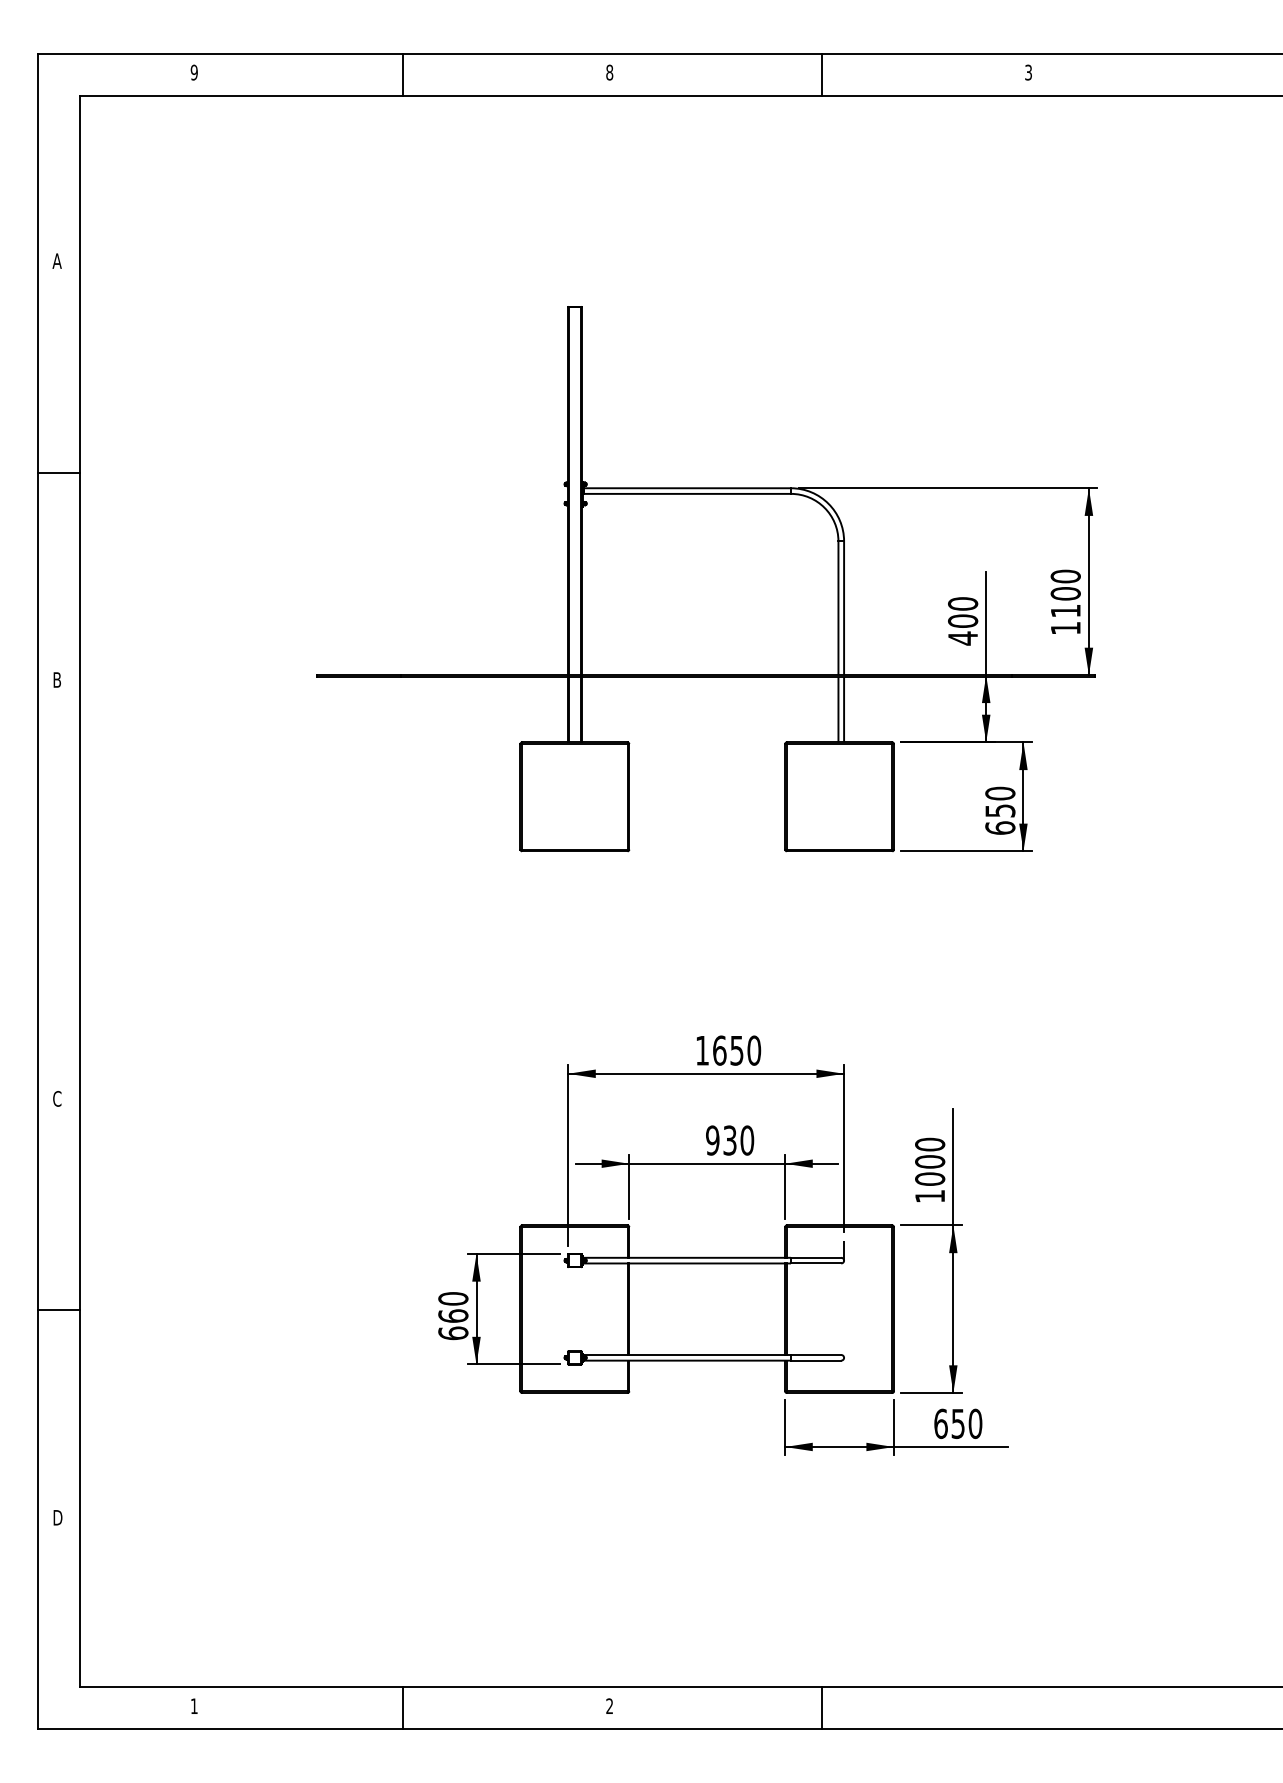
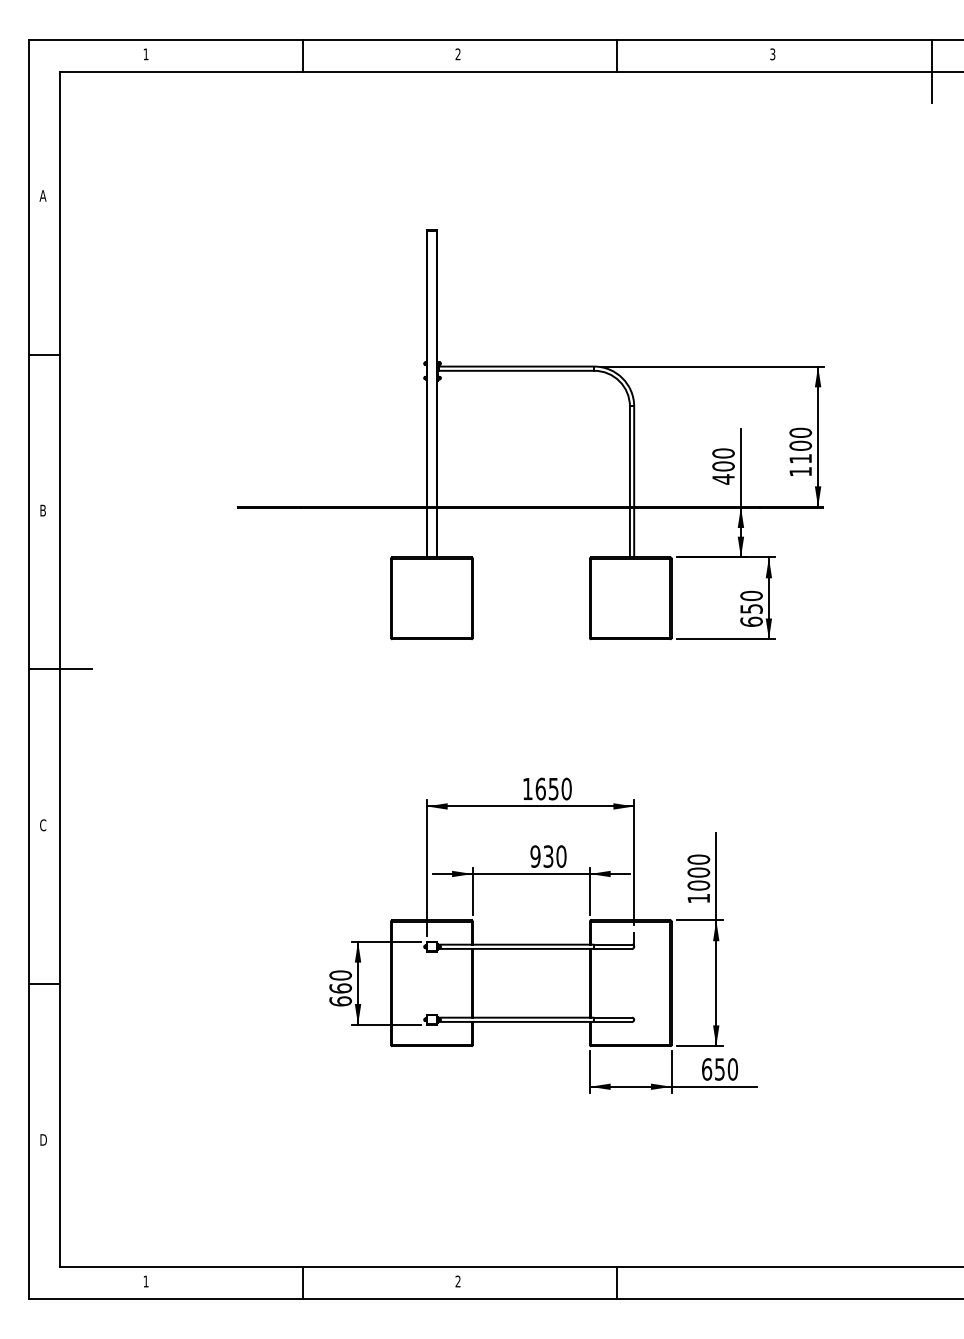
text: (193, 72) -> (145, 54), 9 -> 1
text: (608, 72) -> (457, 54), 8 -> 2
line: (1239, 95) -> (931, 71), added
line: (79, 891) -> (59, 669), added

